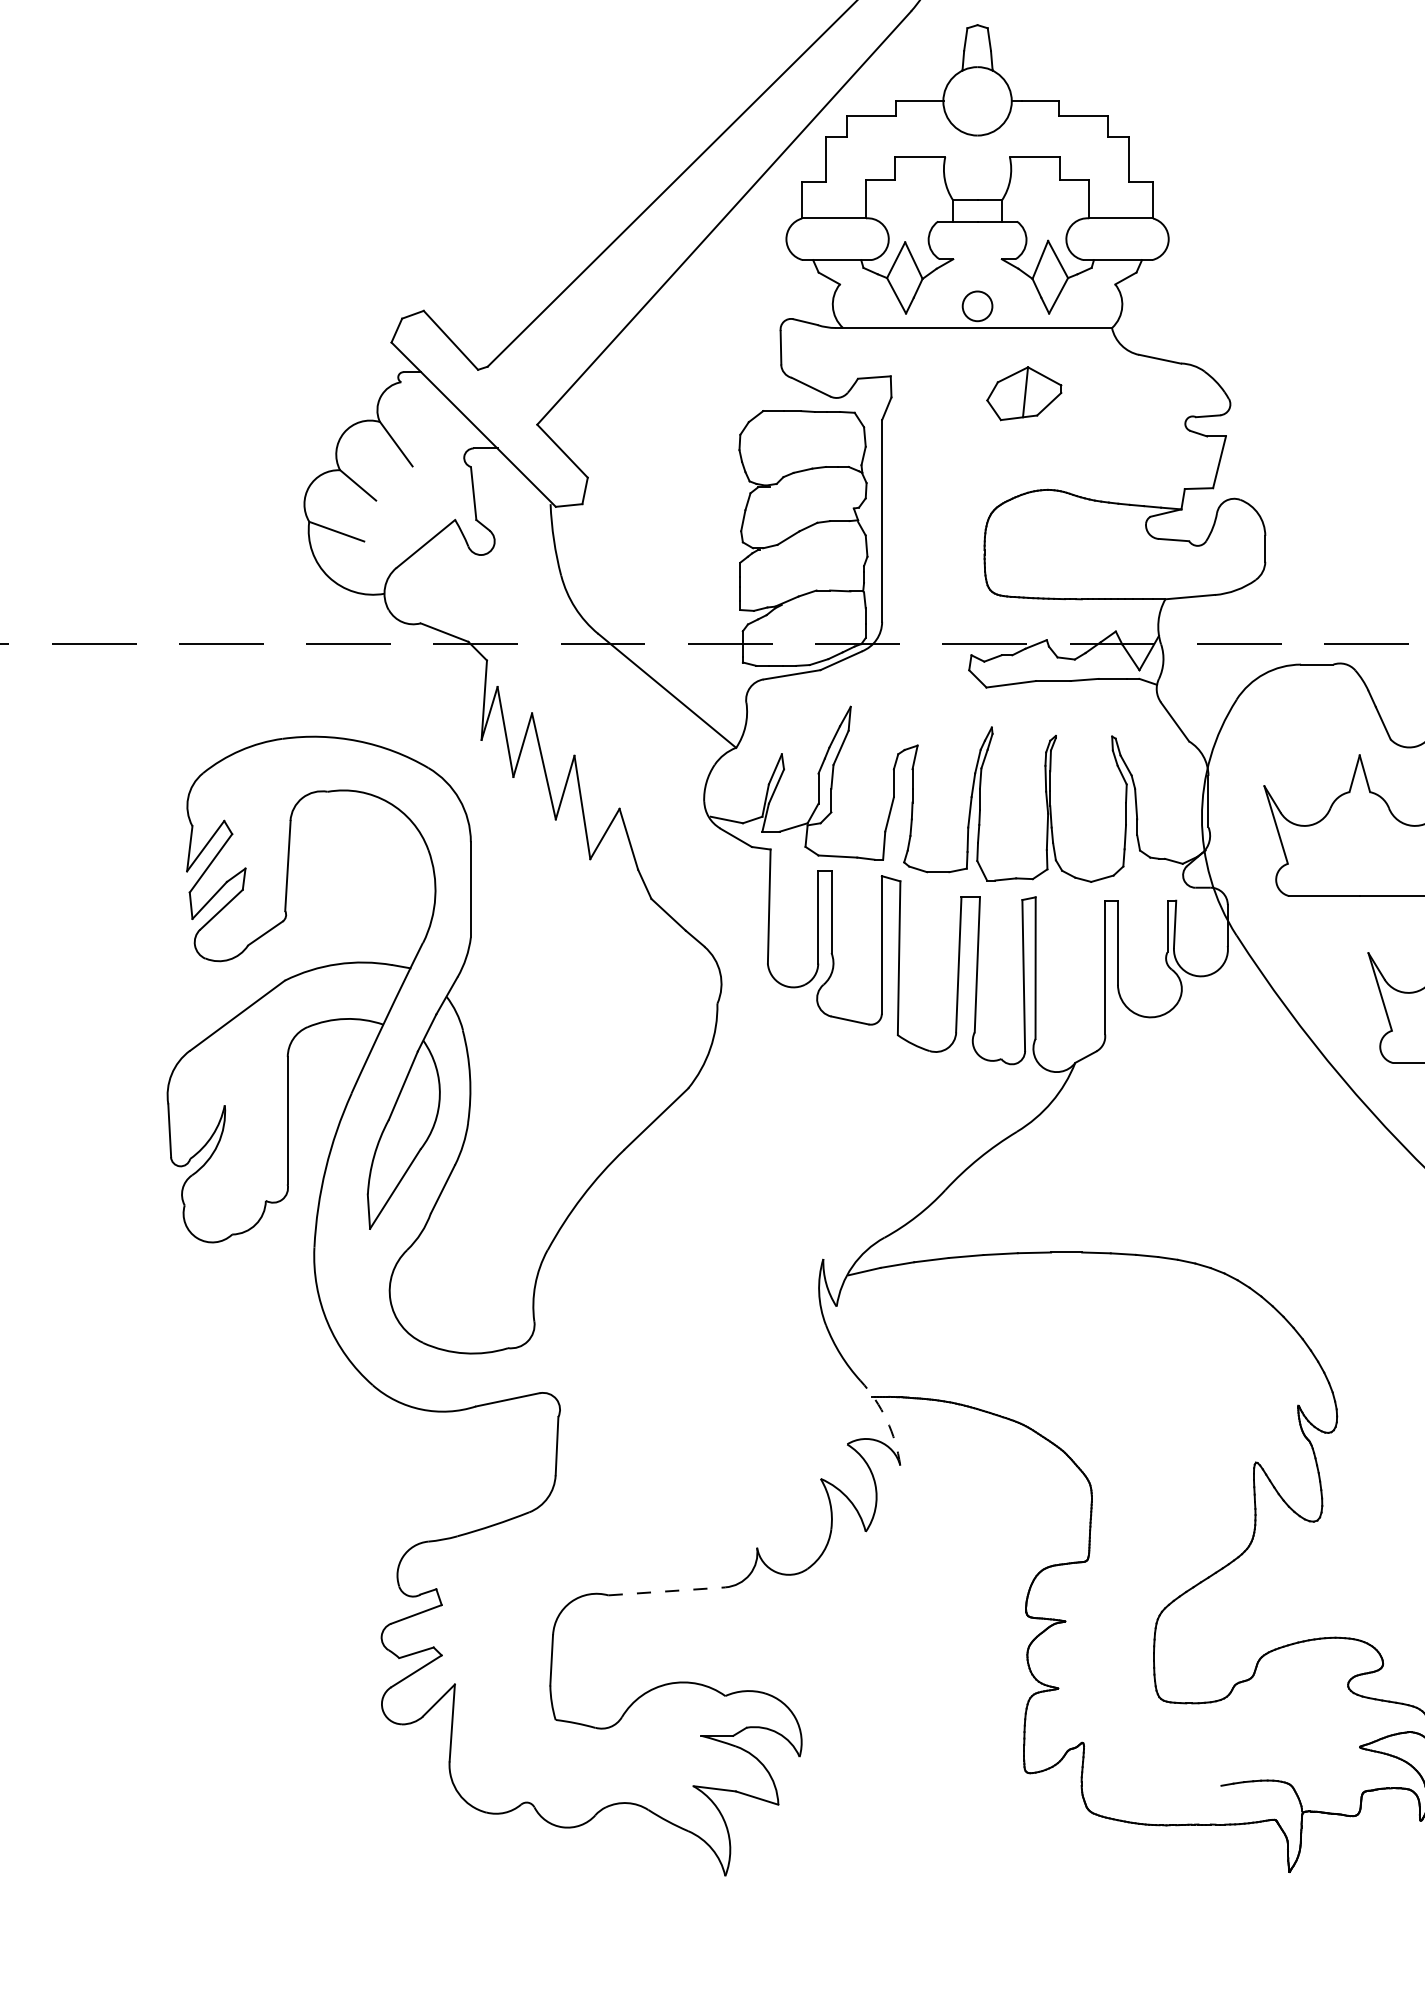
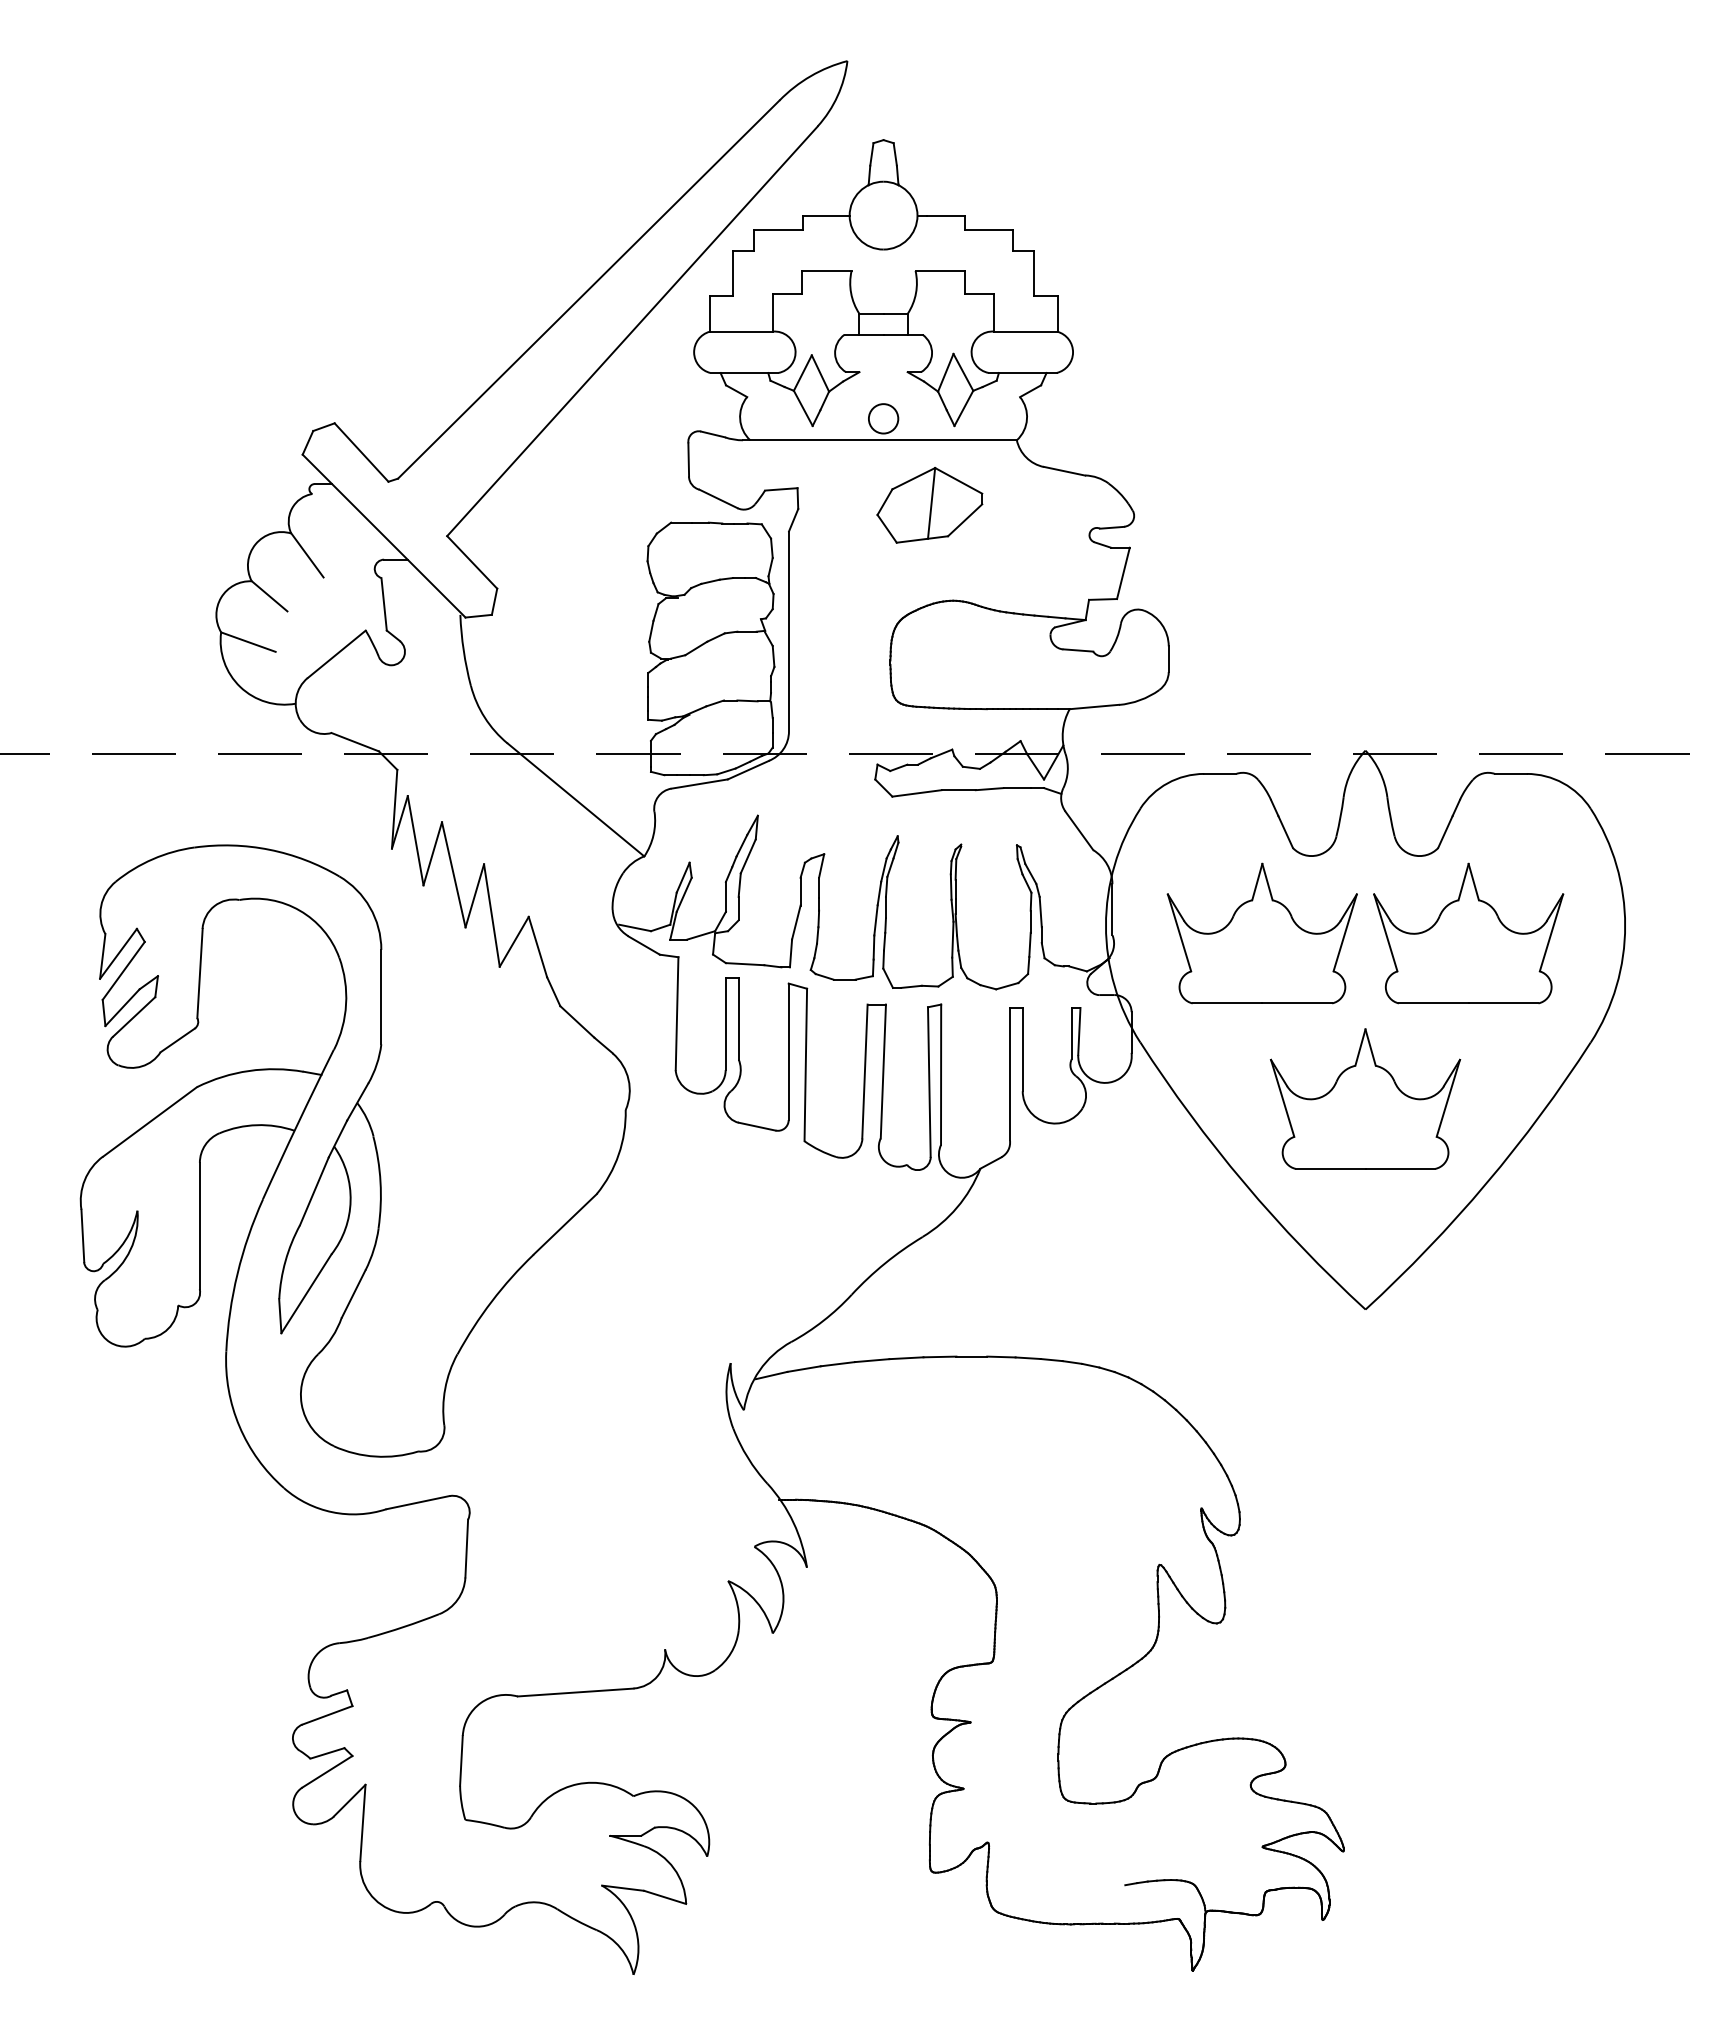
part: (1023, 393) -> (929, 505), size x1.43
arc: (886, 1419) -> (793, 1522), dashed -> solid
line: (666, 1591) -> (575, 1692), dashed -> solid

